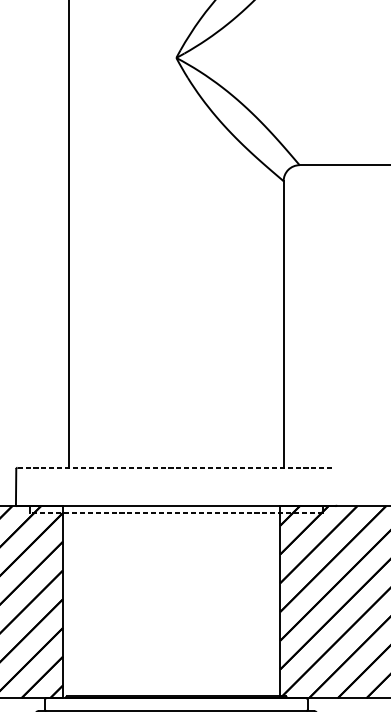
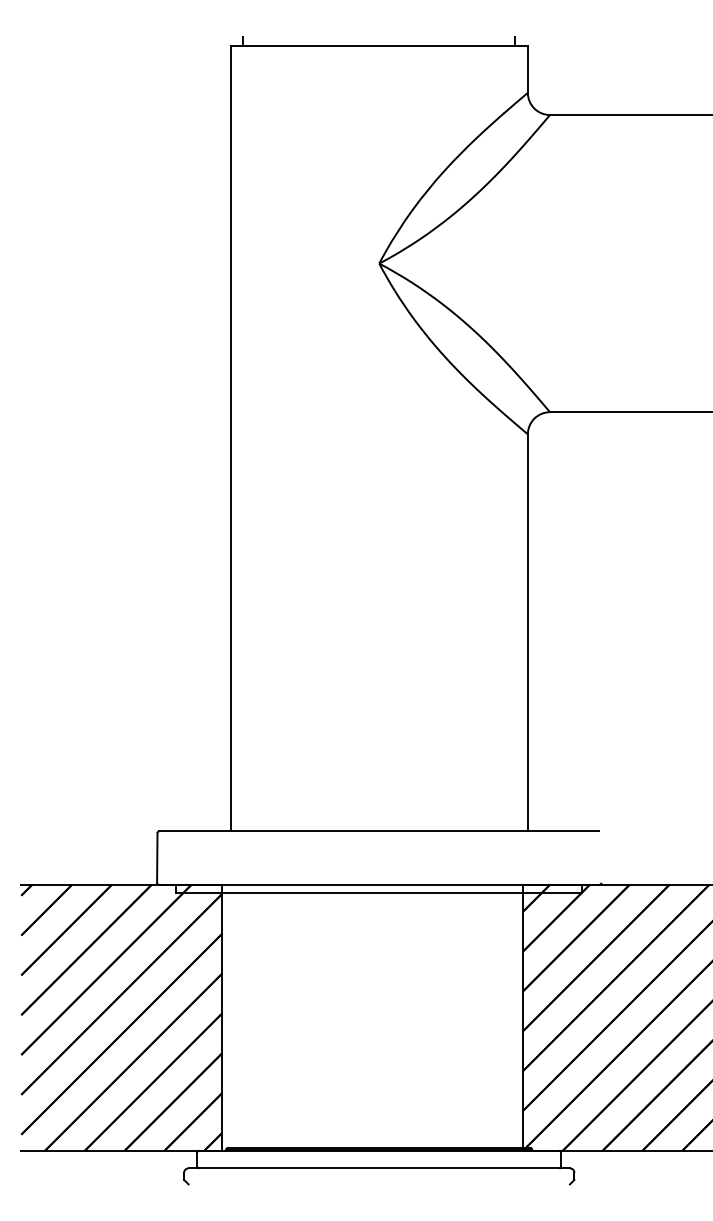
line: (176, 467) -> (379, 831), dashed -> solid
line: (175, 512) -> (378, 893), dashed -> solid

